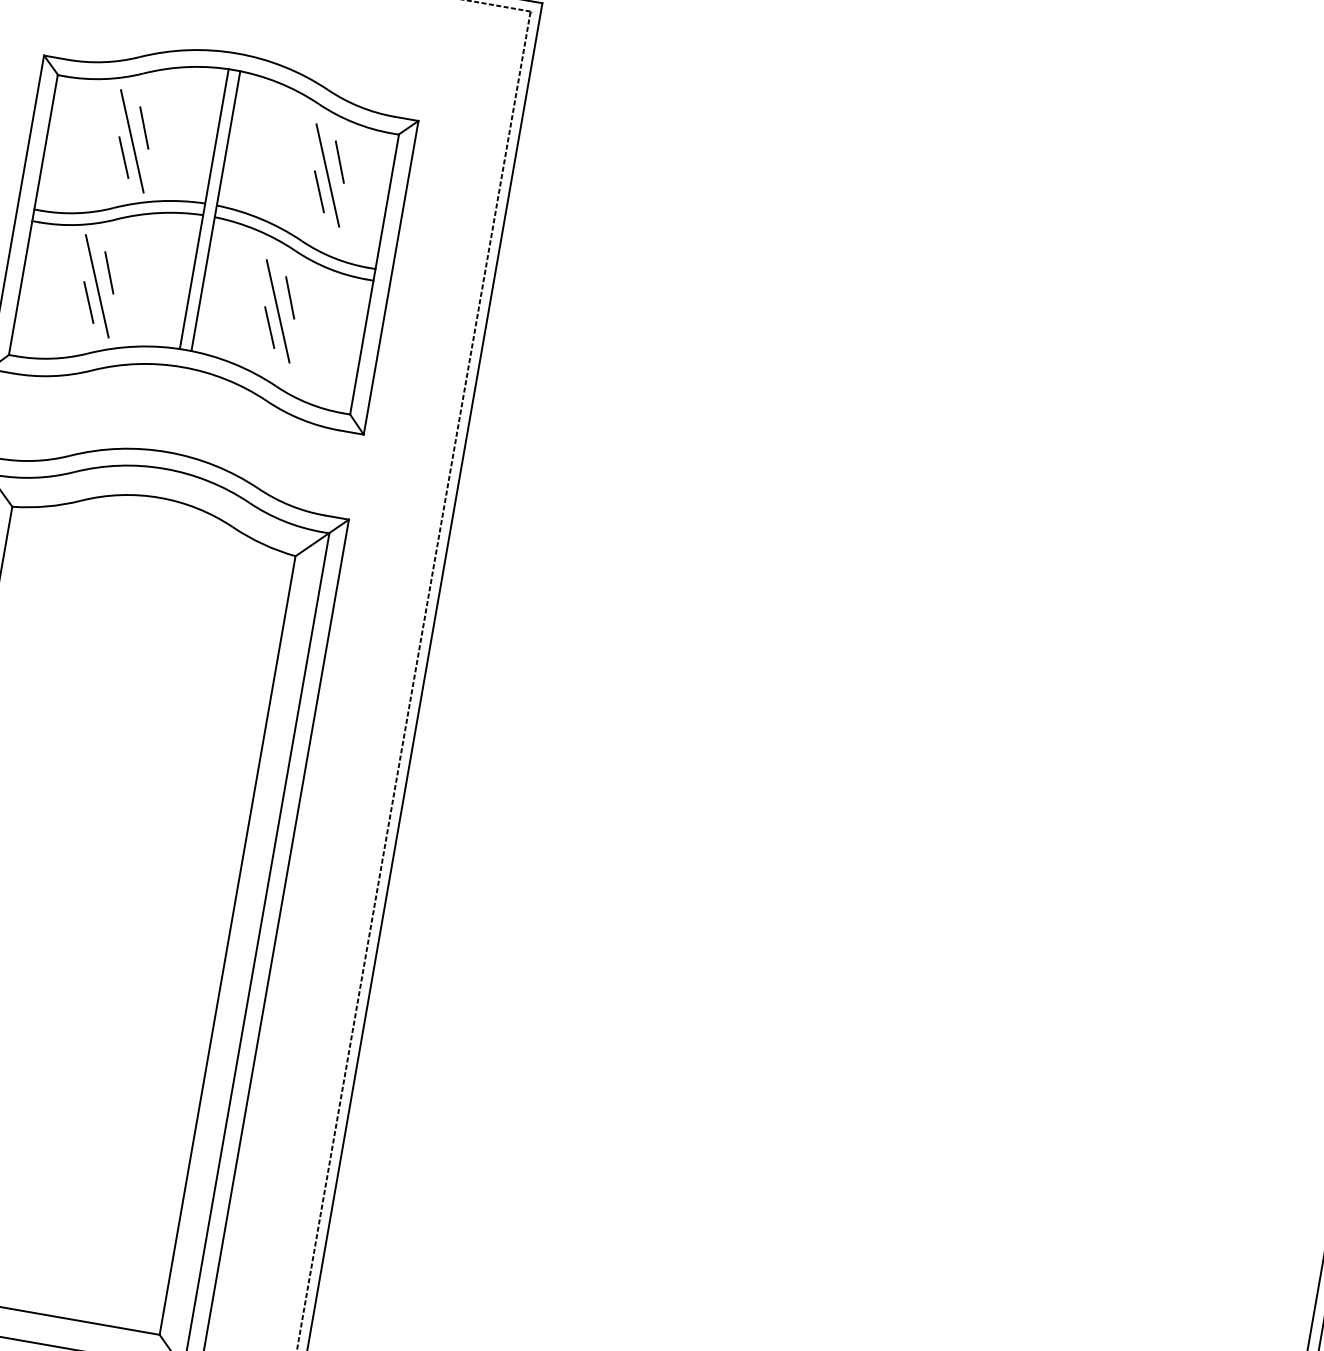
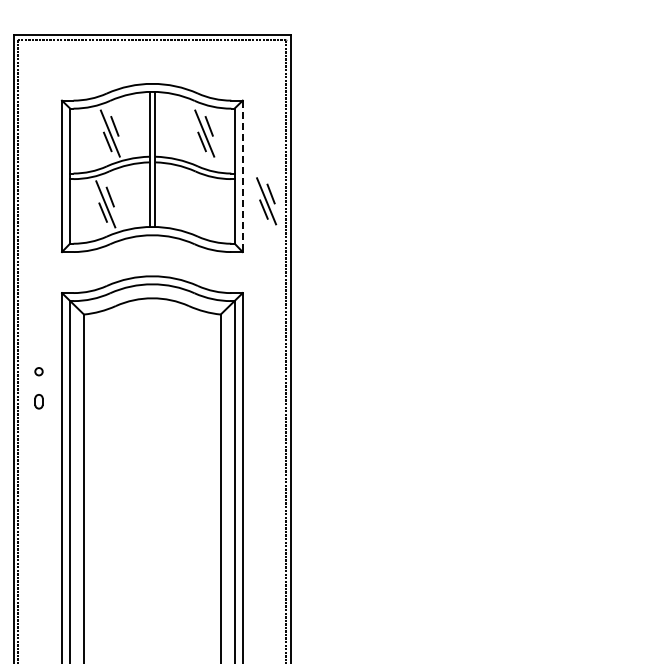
line: (390, 278) -> (242, 176), solid -> dashed
part: (277, 311) -> (266, 201), moved

